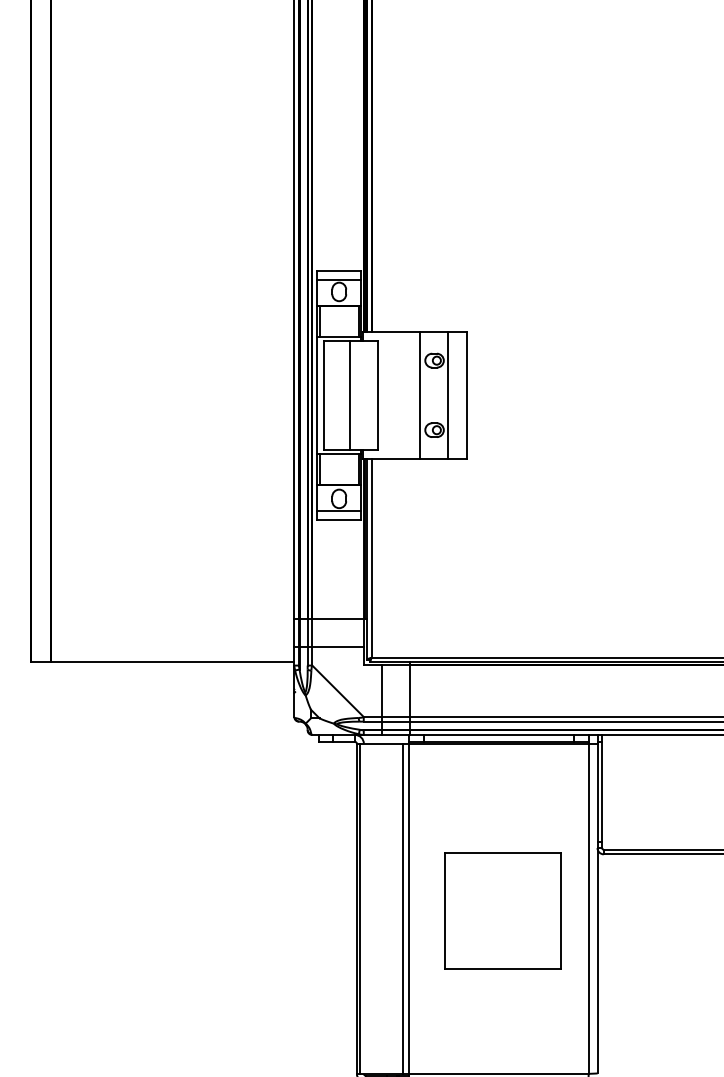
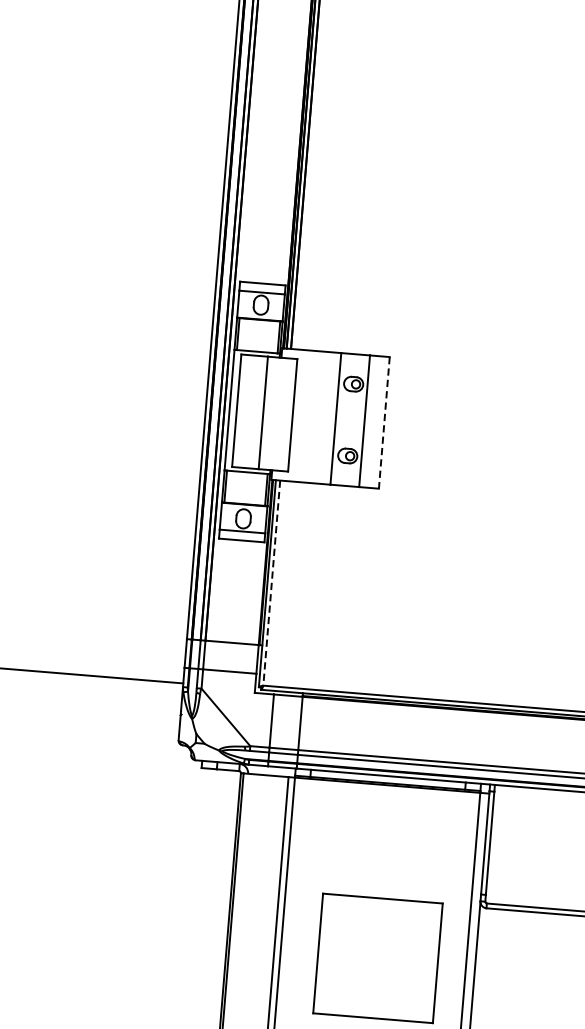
line: (467, 395) -> (384, 422), solid -> dashed
line: (371, 558) -> (271, 583), solid -> dashed

